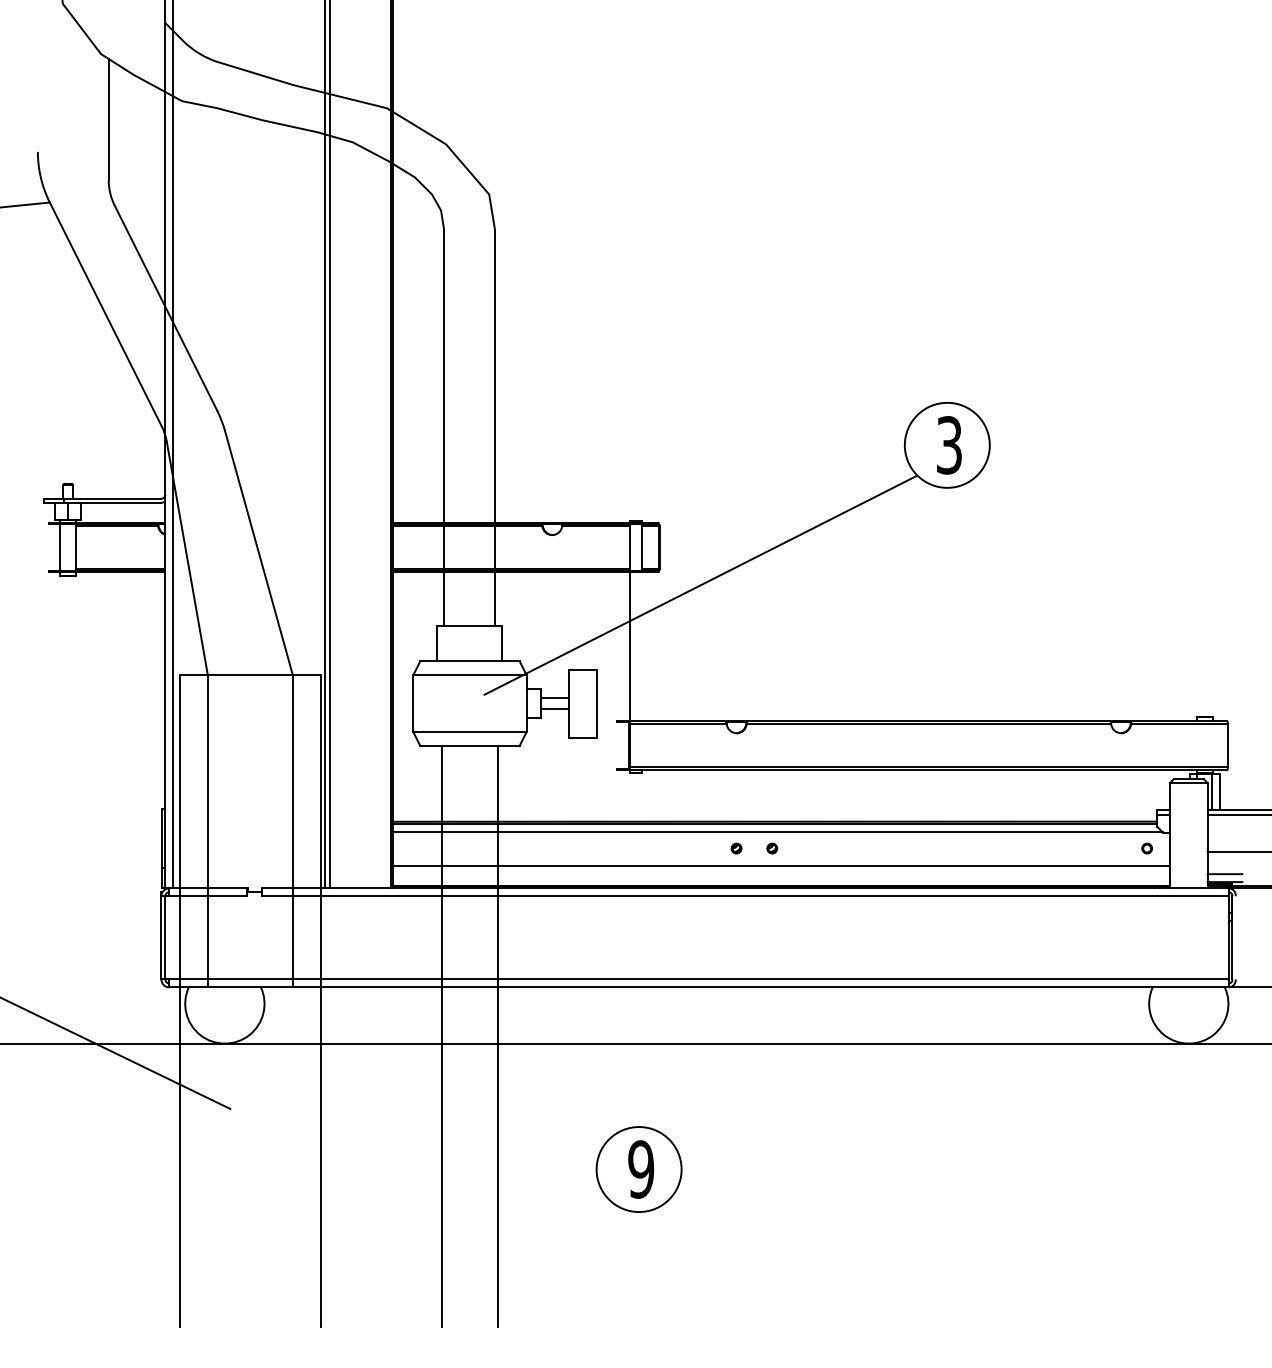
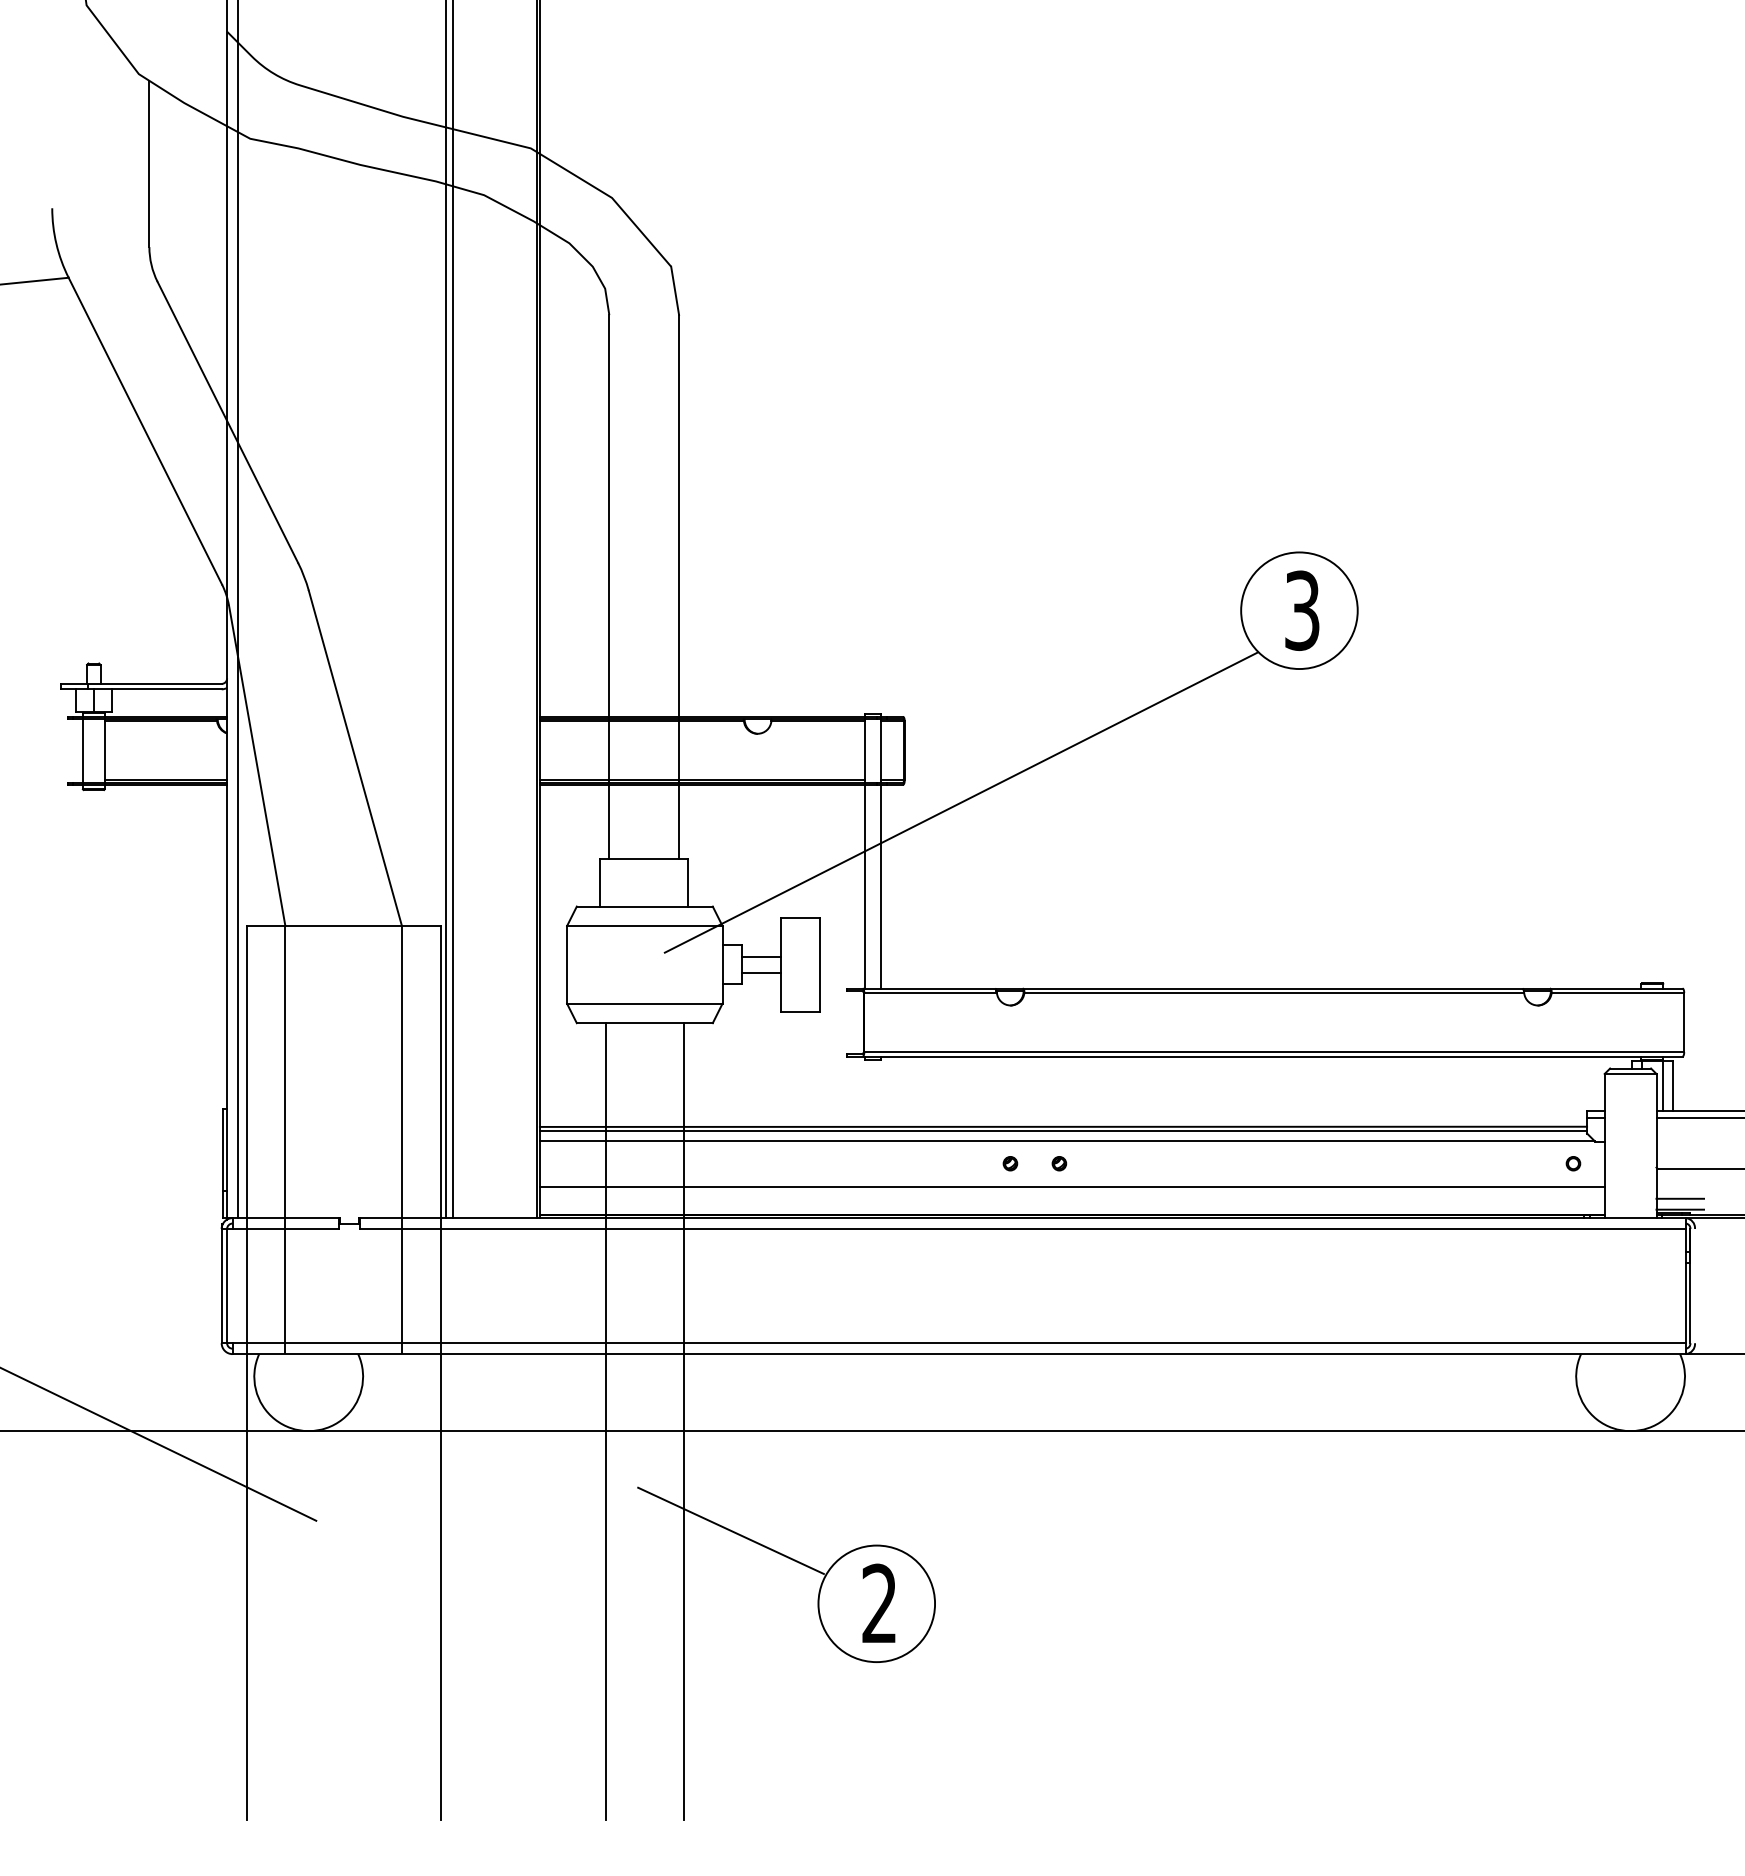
line: (641, 646) -> (880, 886), added
line: (532, 1116) -> (730, 1530), added
text: (641, 1169) -> (879, 1603), 9 -> 2

